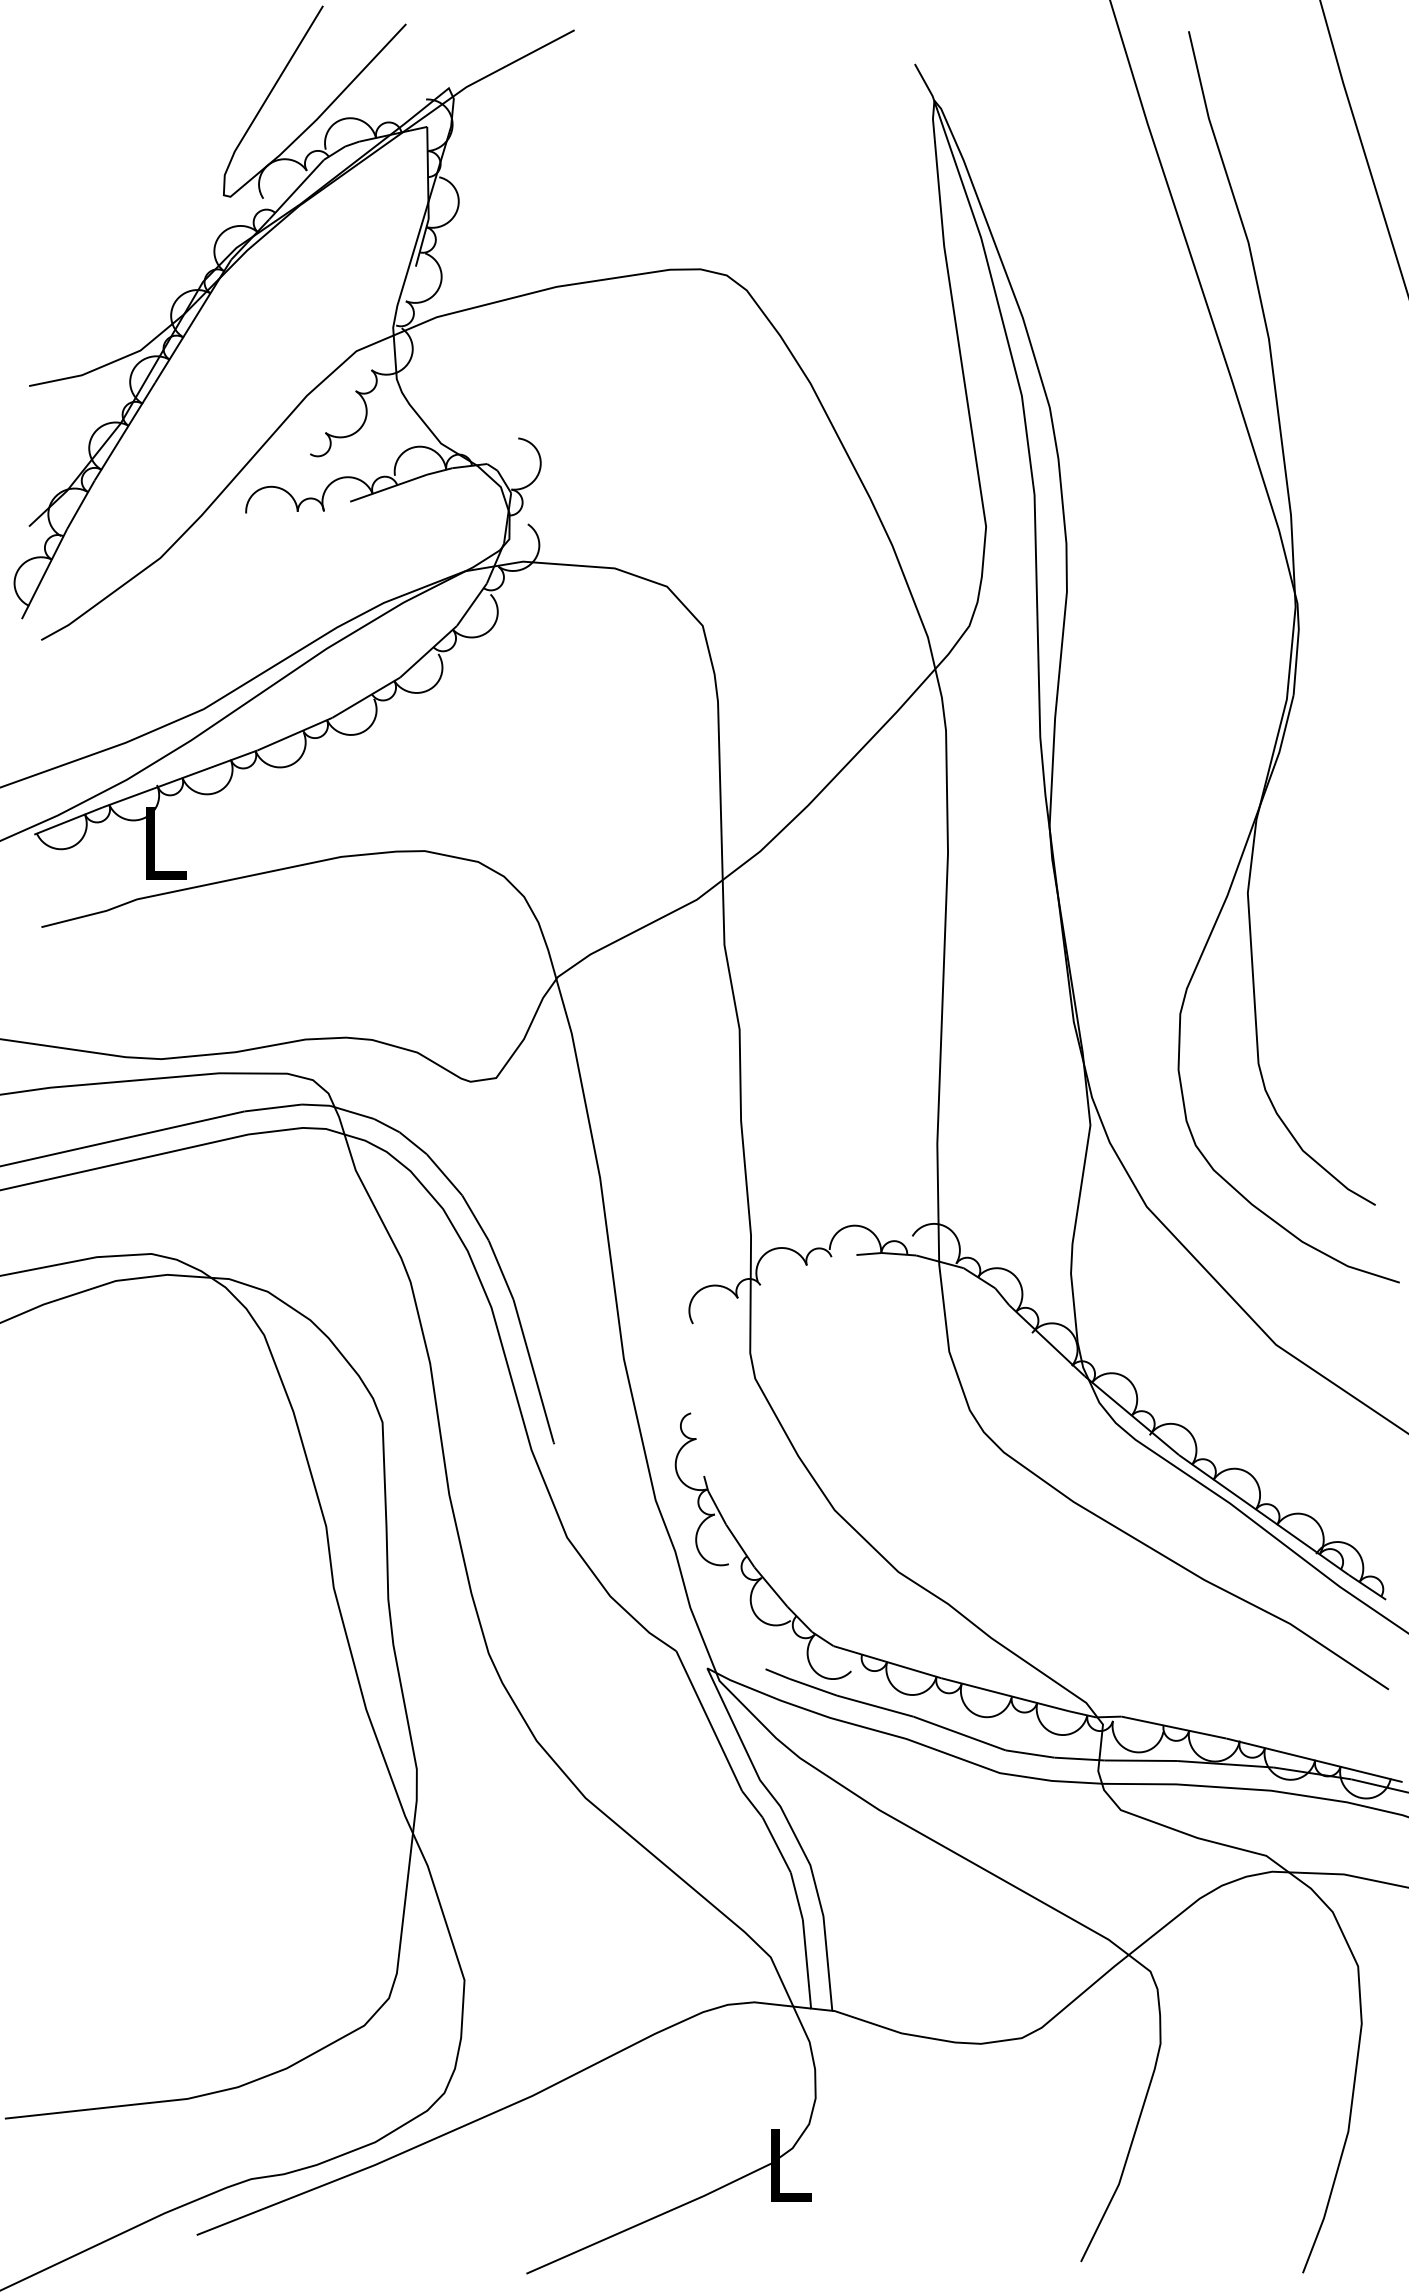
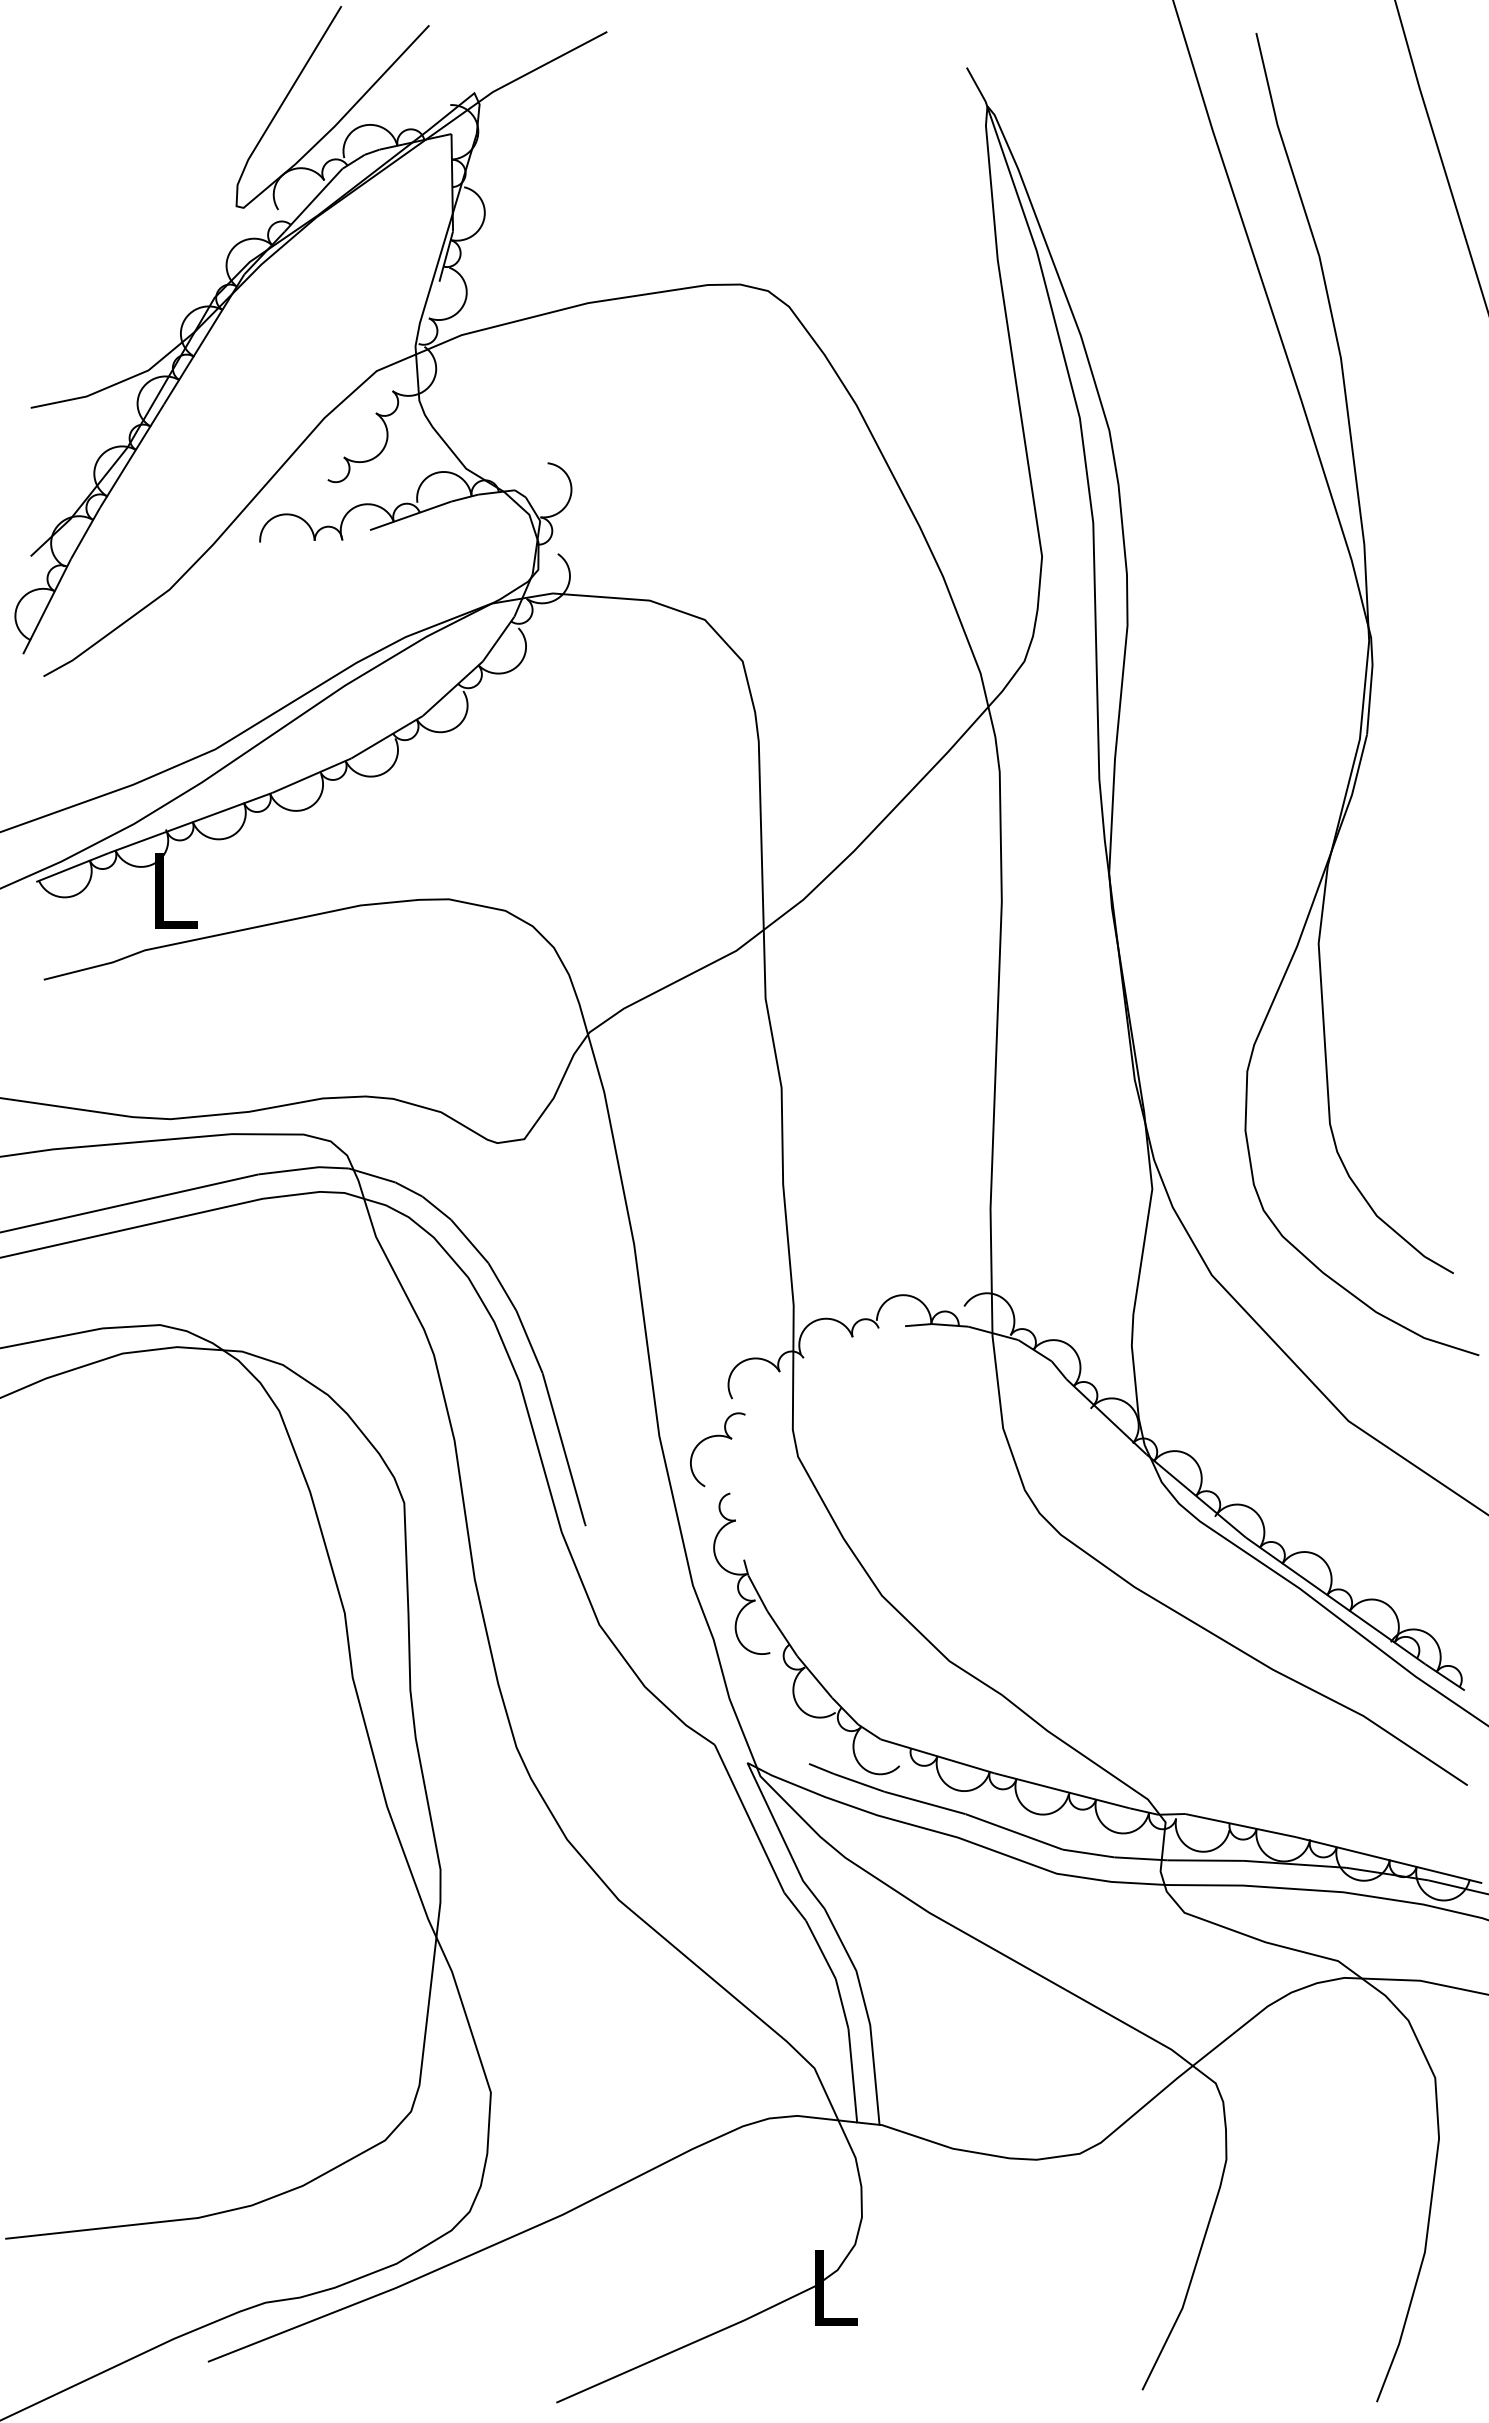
part: (675, 1360) -> (713, 1437), added

